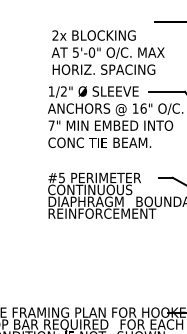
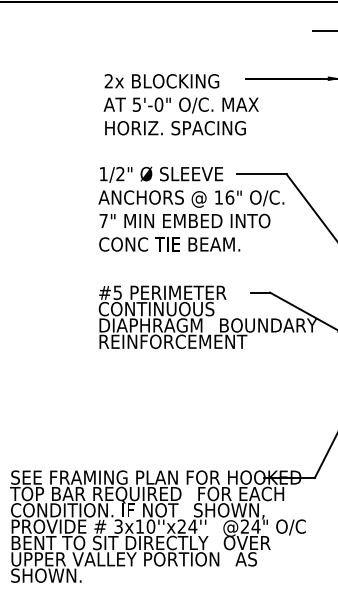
text: (107, 52) -> (180, 104), moved

